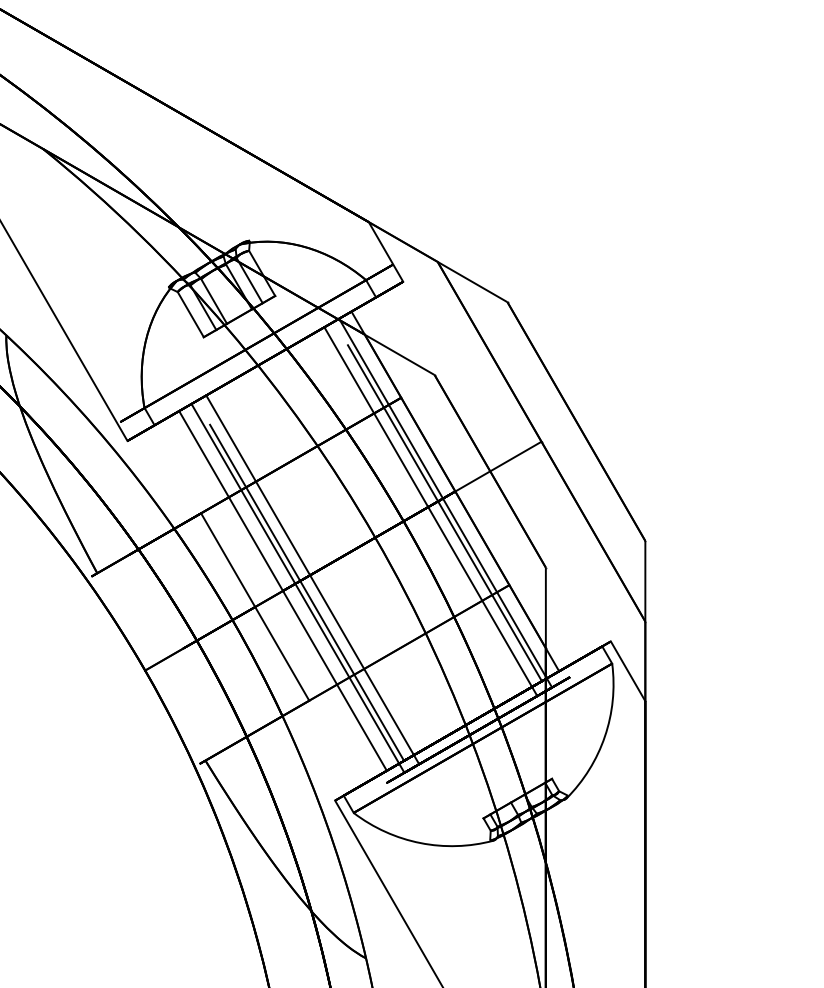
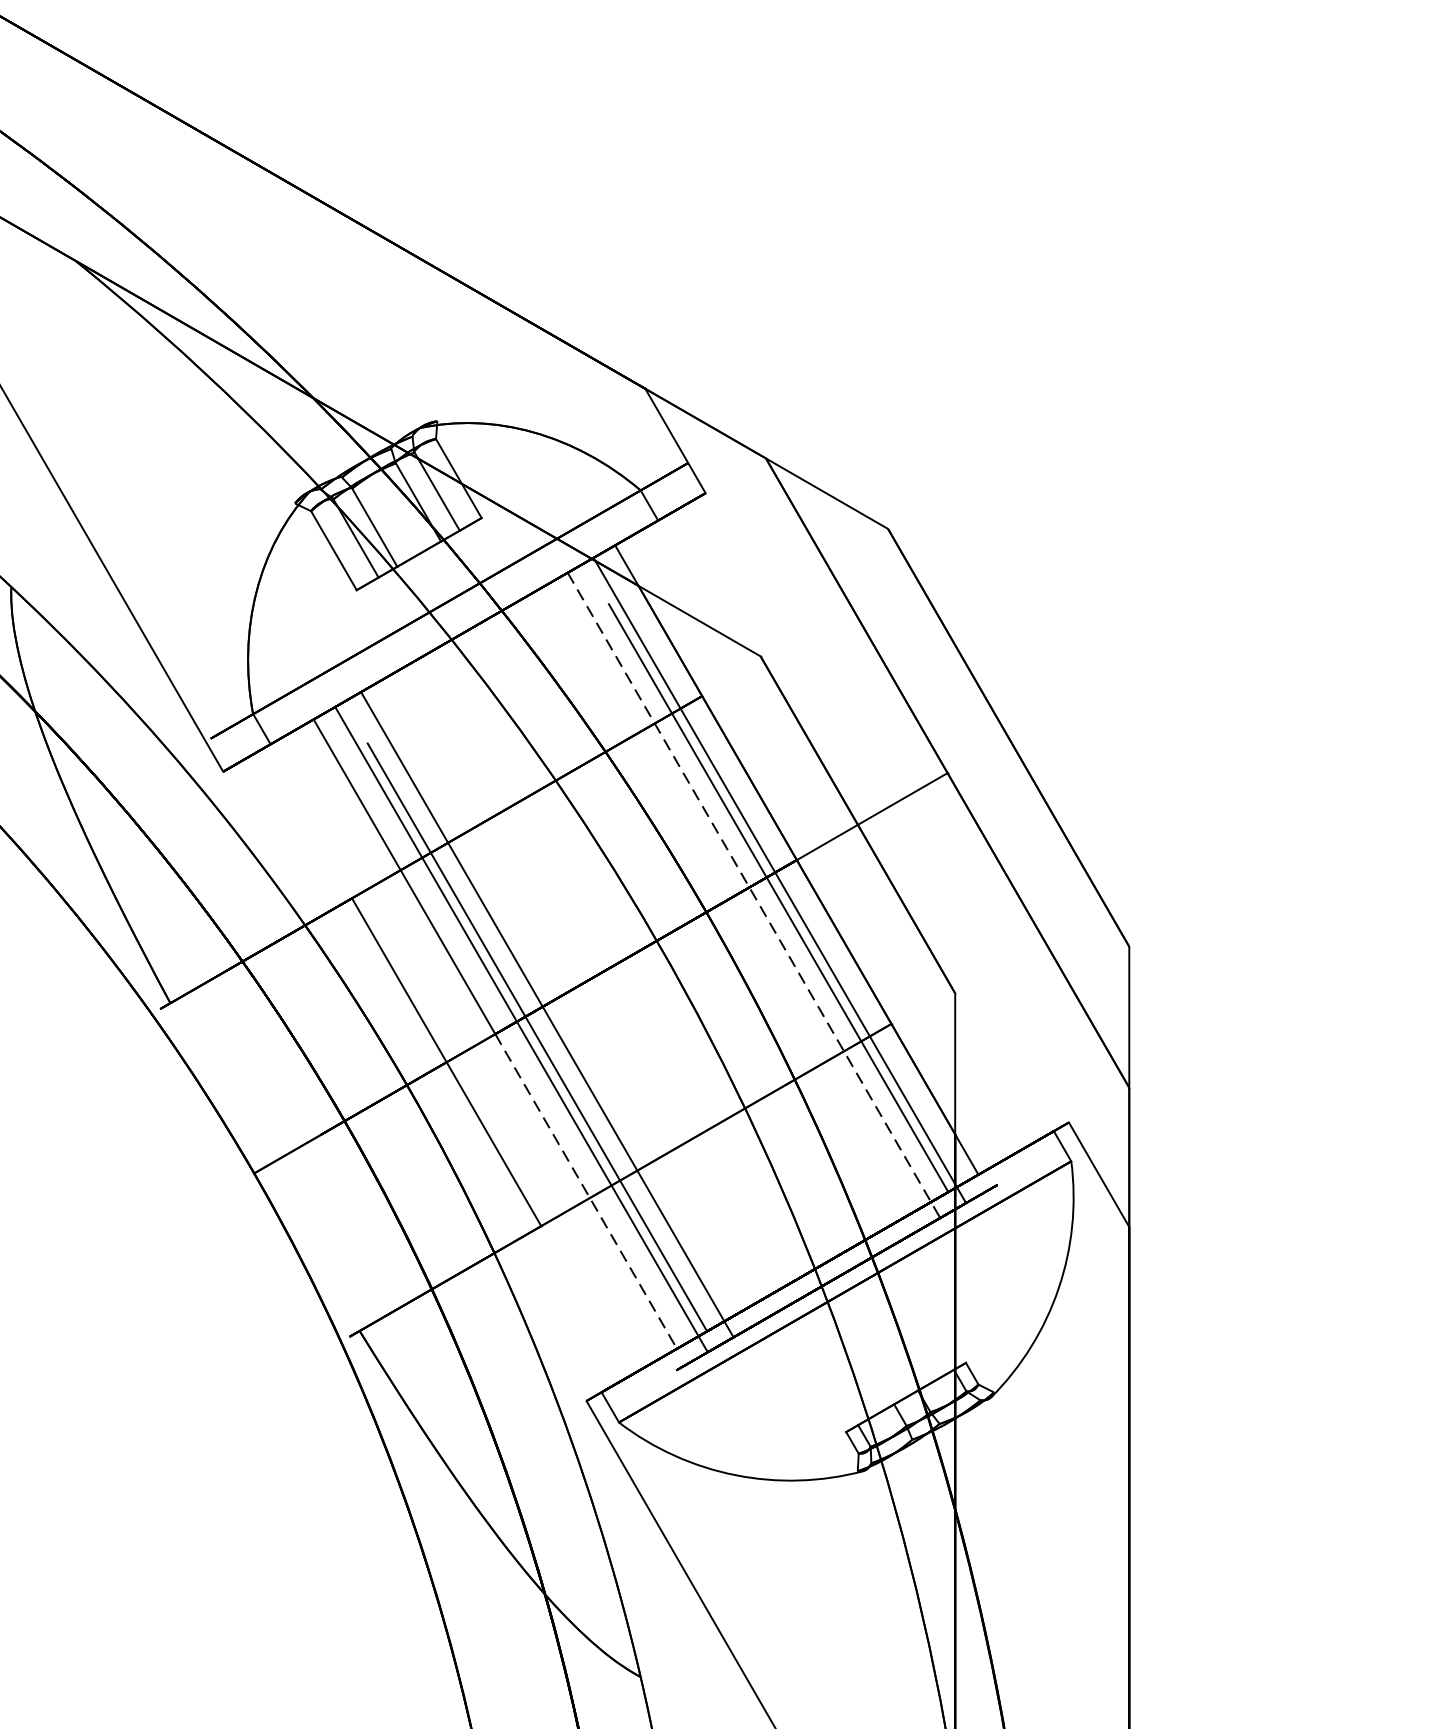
line: (430, 511) -> (753, 895), solid -> dashed
line: (334, 680) -> (585, 1190), solid -> dashed

